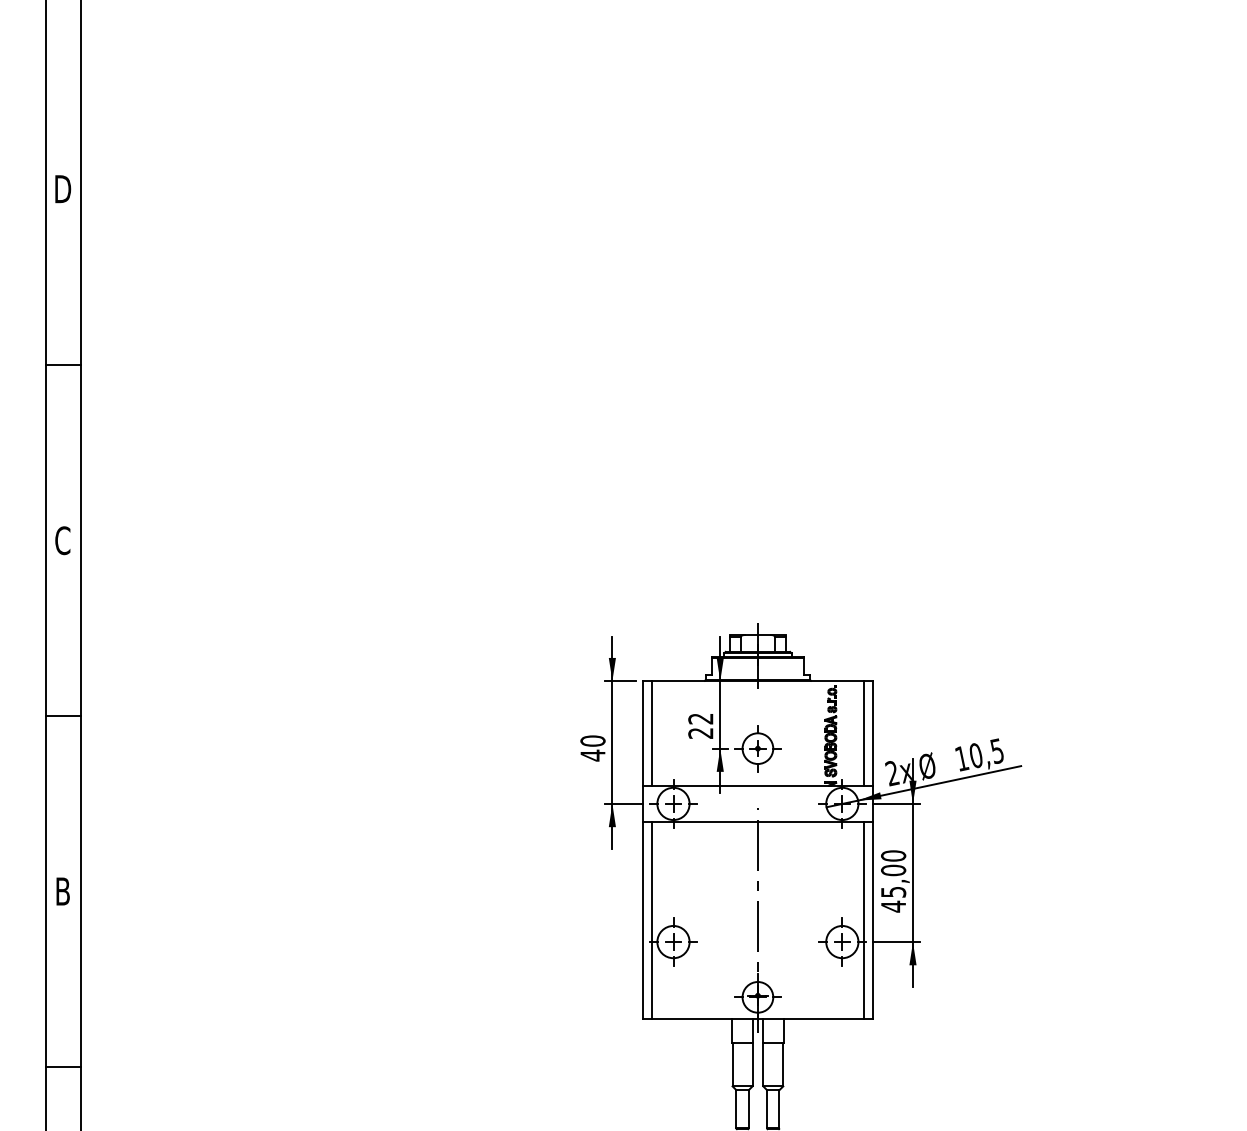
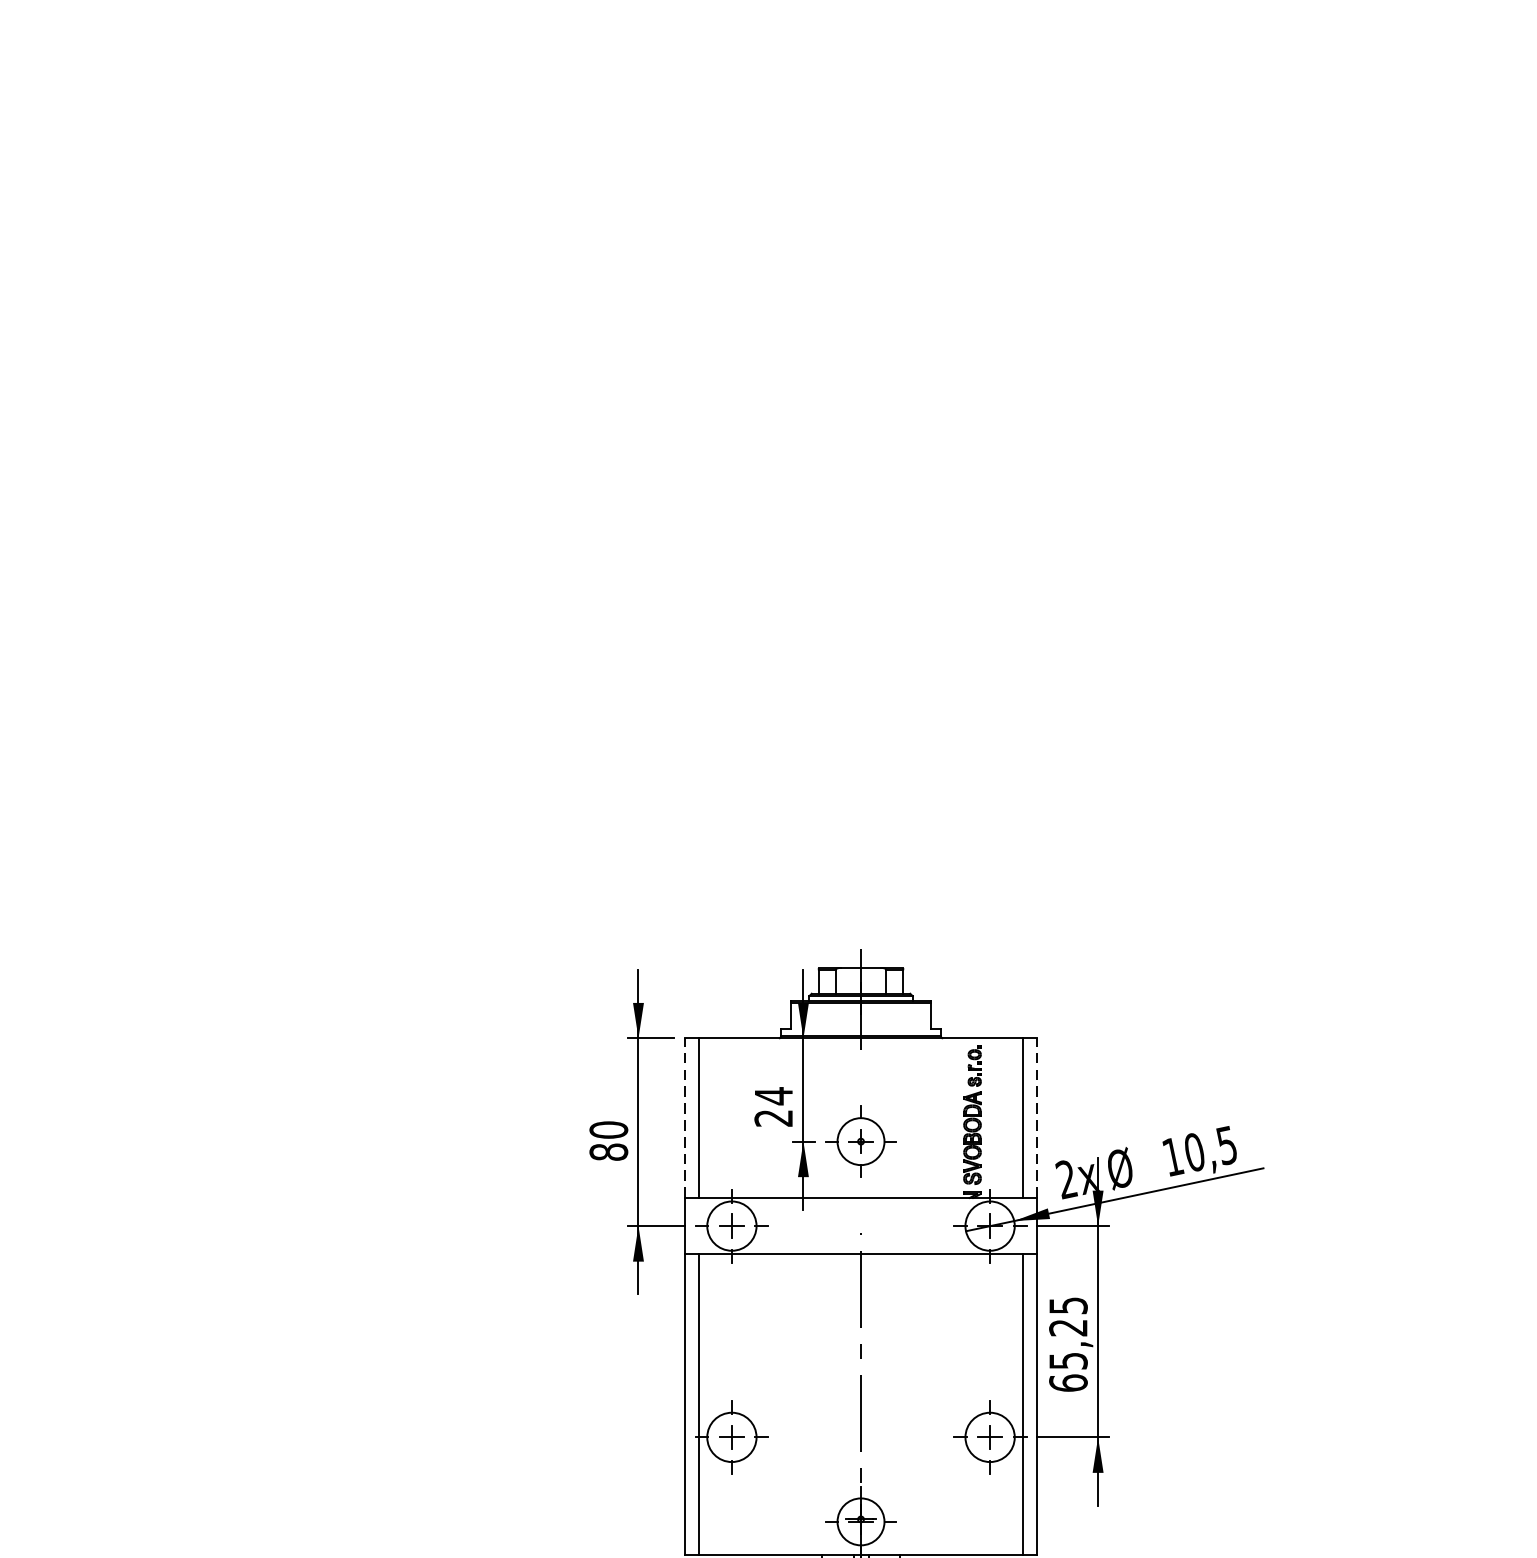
text: (700, 718) -> (773, 1095), 22 -> 24
line: (642, 732) -> (684, 1116), solid -> dashed
line: (873, 732) -> (1037, 1116), solid -> dashed
text: (592, 755) -> (608, 1152), 40 -> 80
text: (893, 881) -> (1068, 1344), 45,00 -> 65,25

